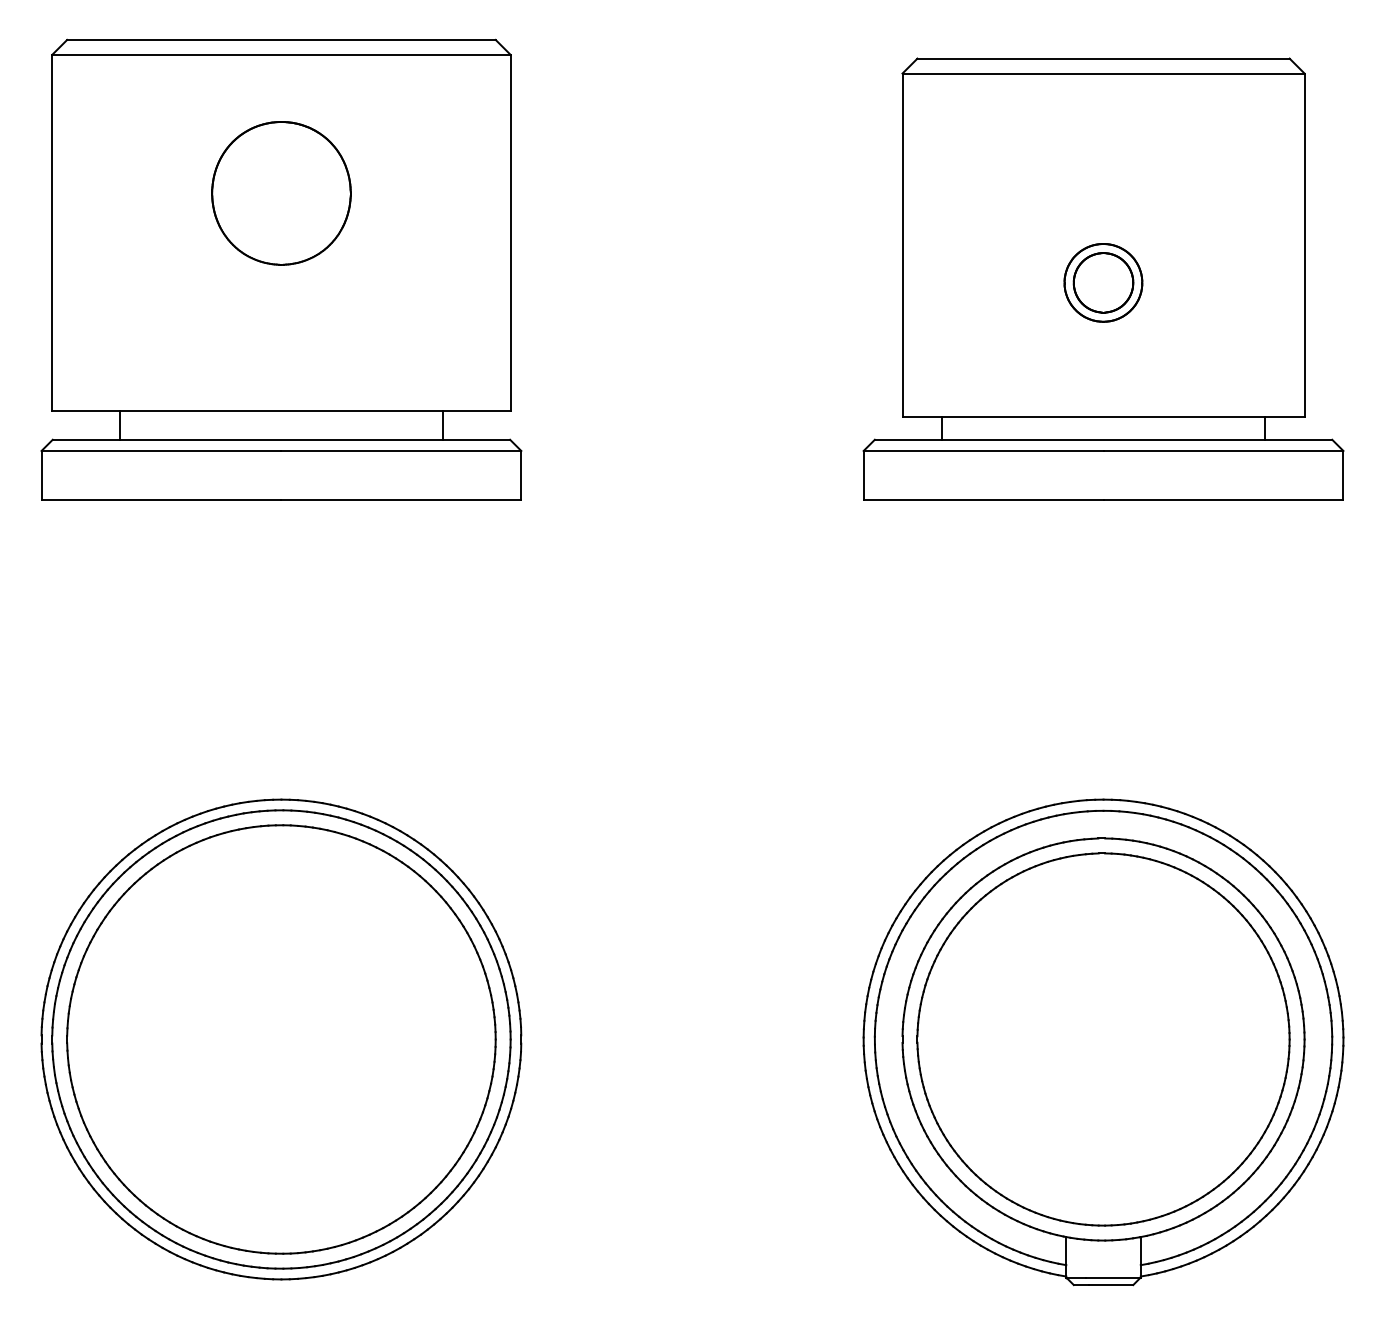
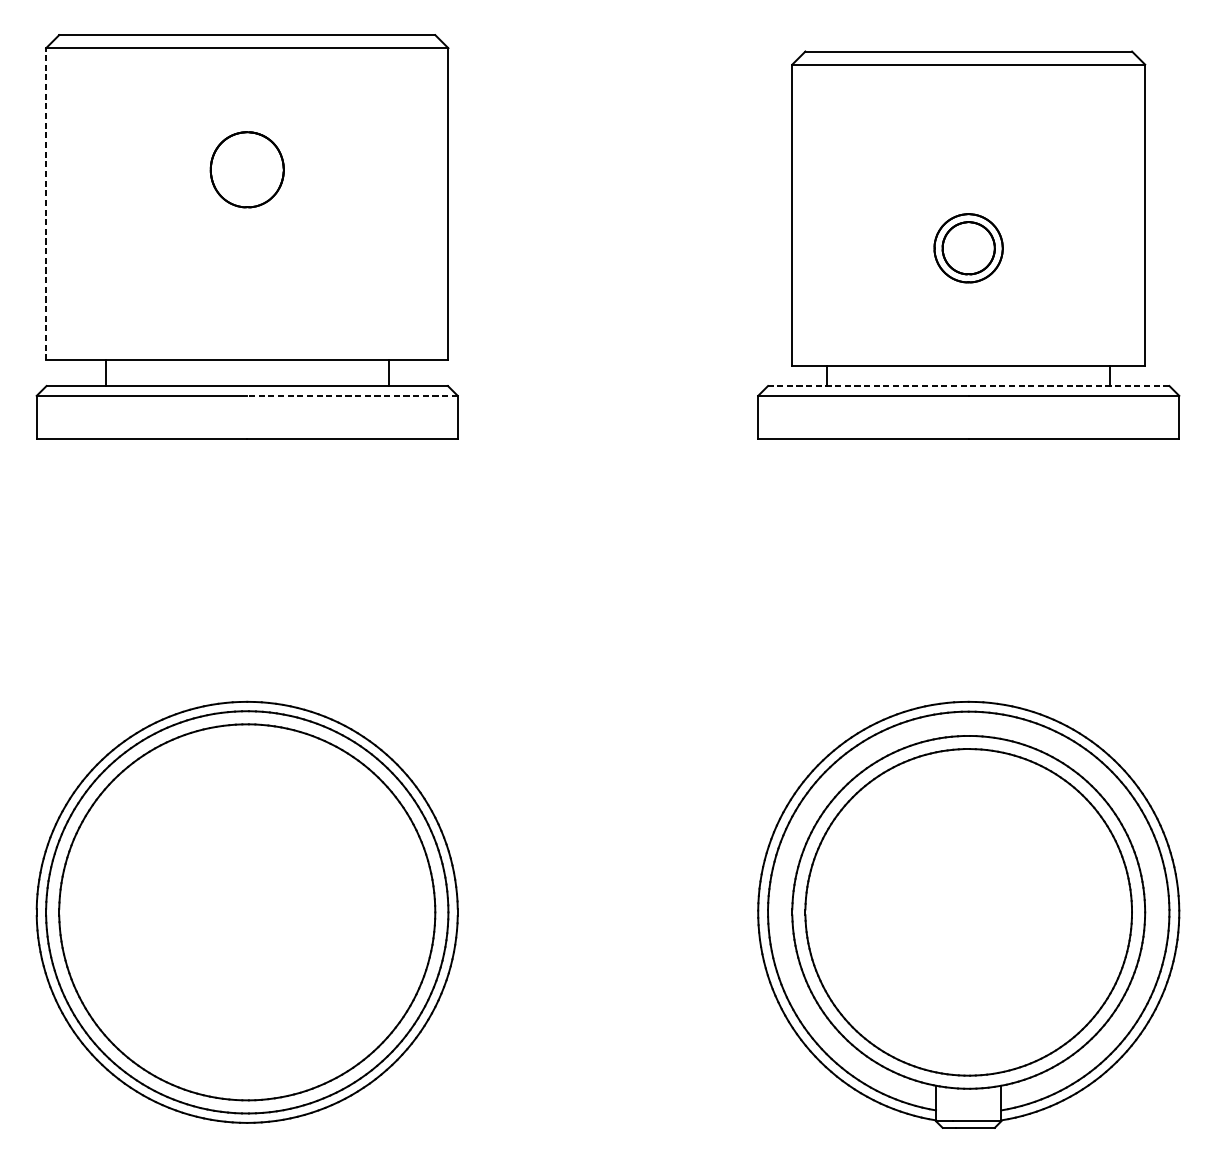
part: (281, 193) -> (247, 169), size x0.6
line: (52, 232) -> (46, 204), solid -> dashed
line: (1103, 439) -> (968, 385), solid -> dashed
line: (401, 450) -> (352, 395), solid -> dashed

